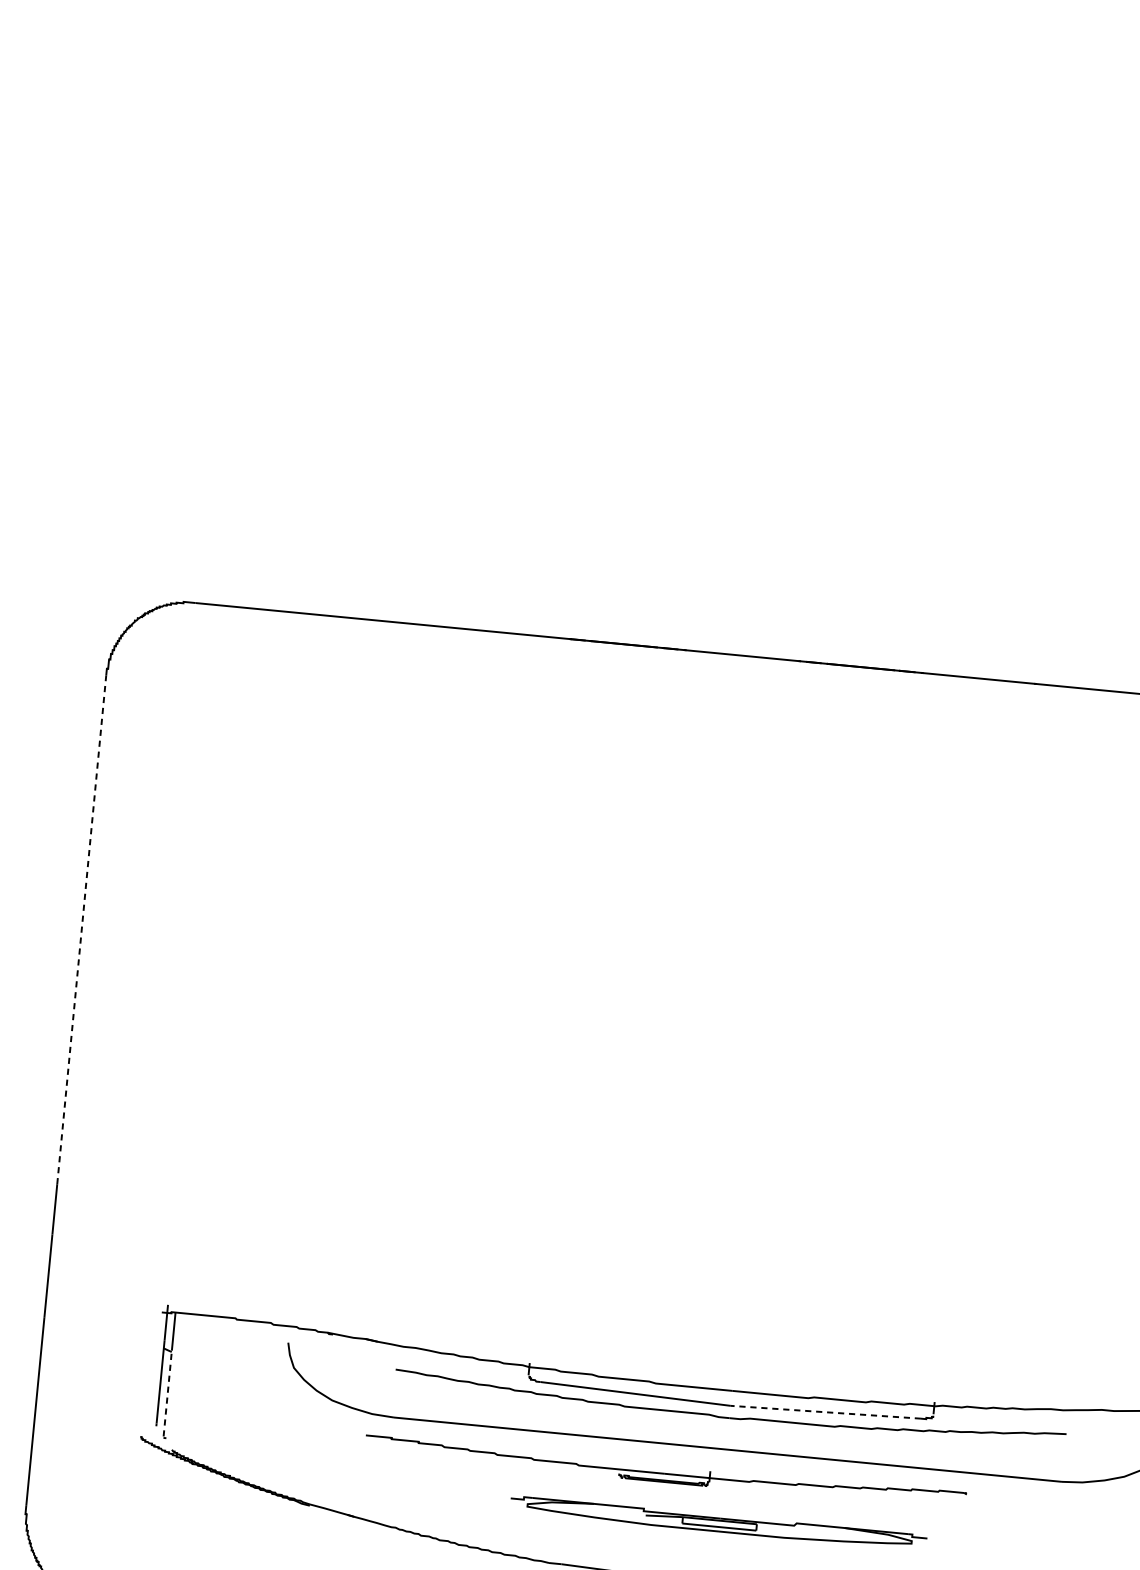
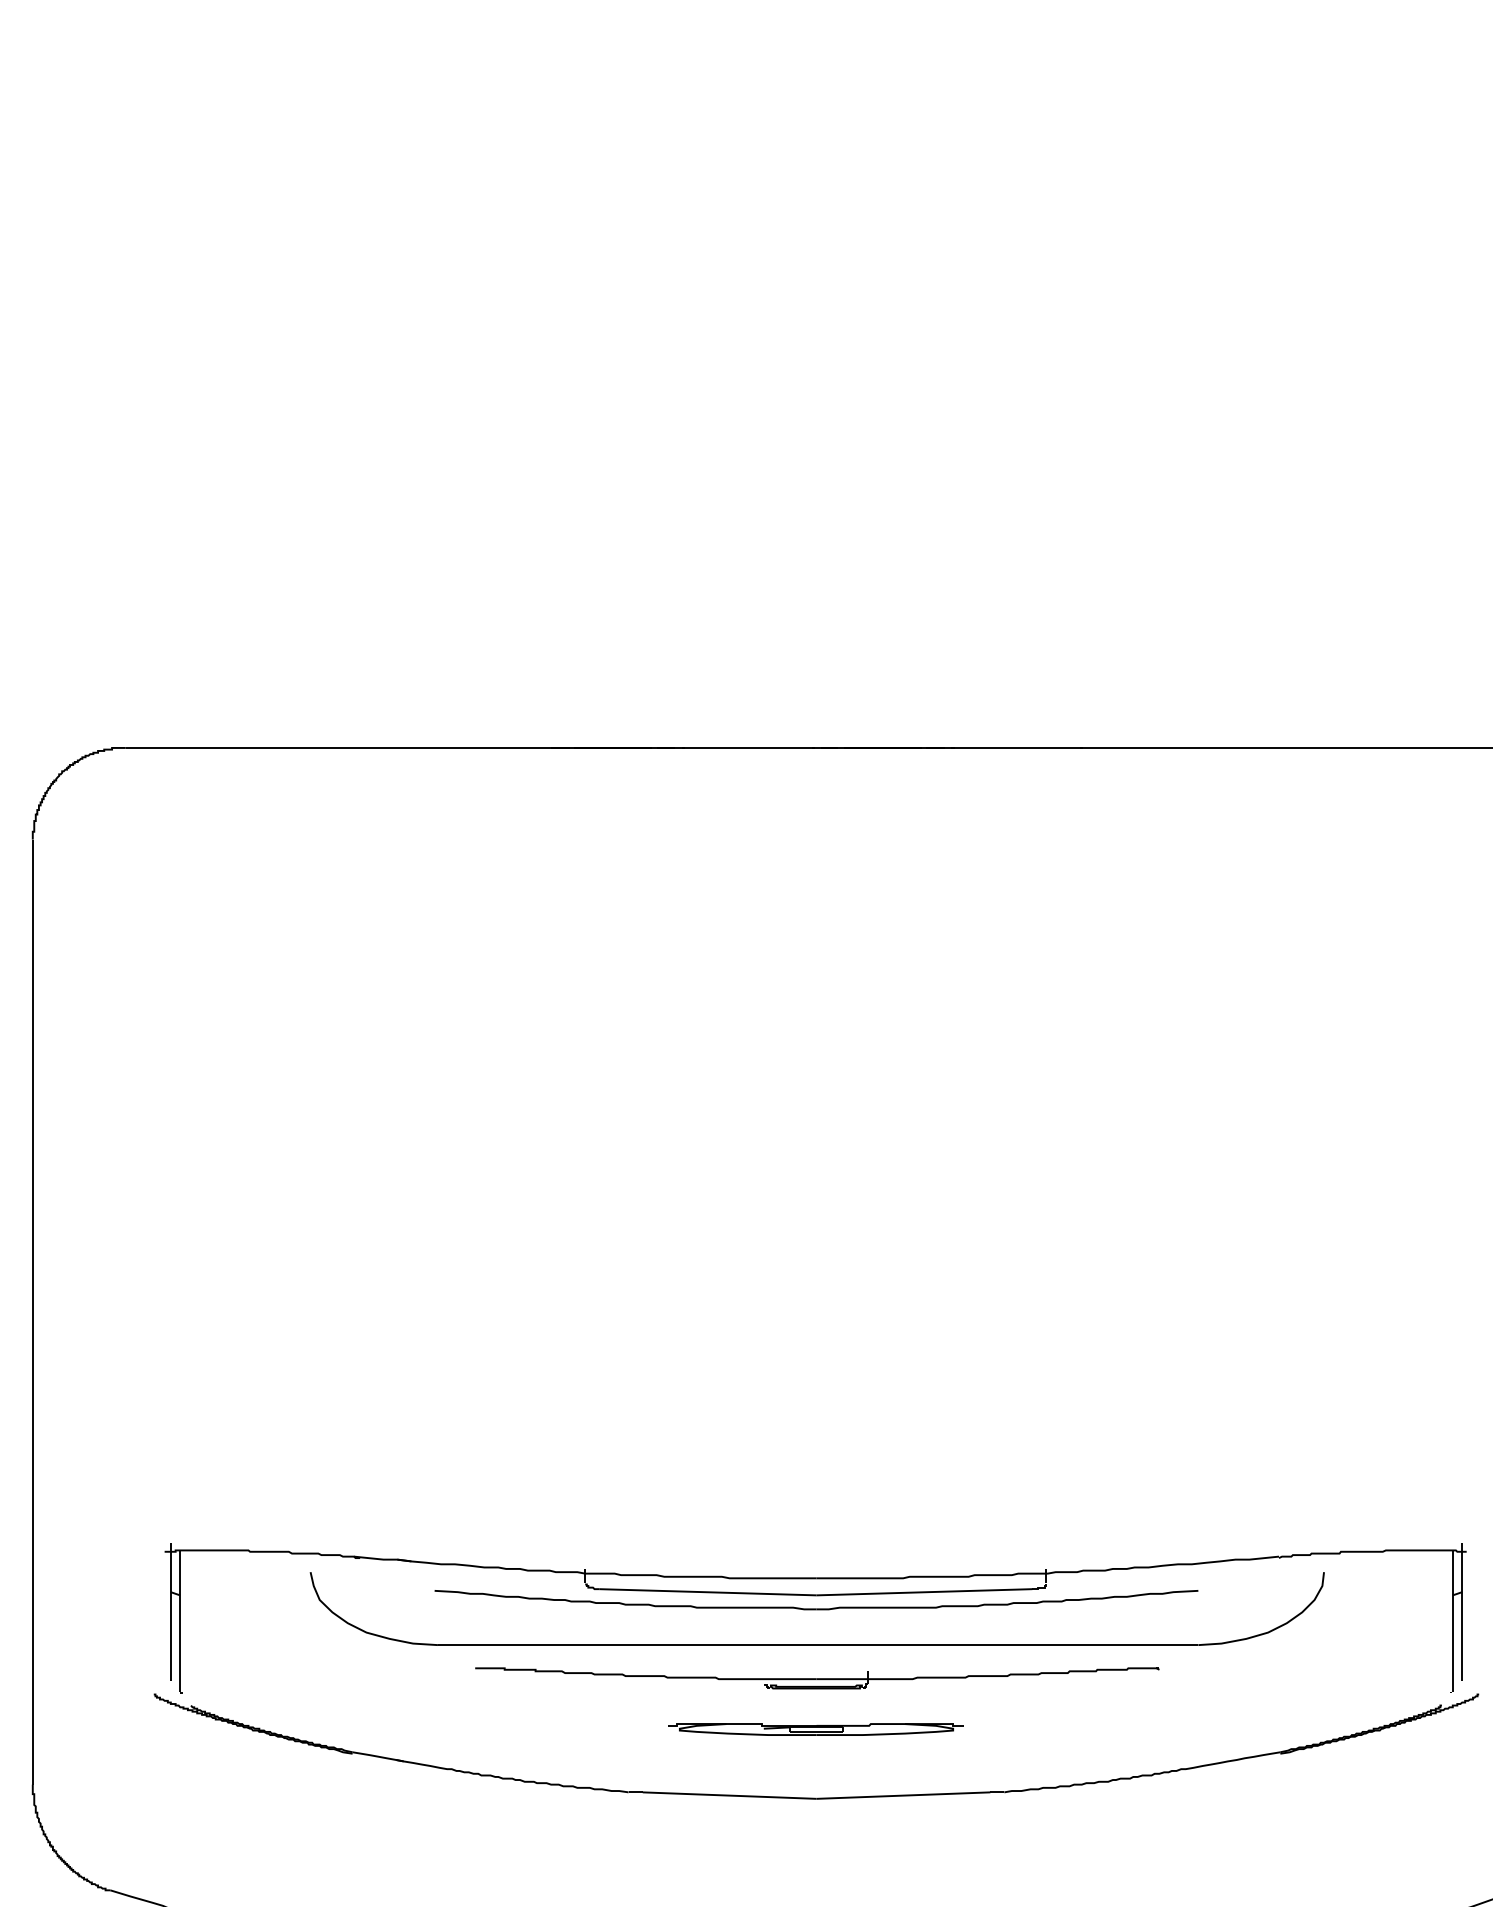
line: (81, 929) -> (32, 1128), dashed -> solid
line: (168, 1393) -> (180, 1642), dashed -> solid
line: (825, 1412) -> (924, 1592), dashed -> solid
part: (665, 1473) -> (817, 1678), moved
part: (718, 1523) -> (815, 1729), size x0.62

